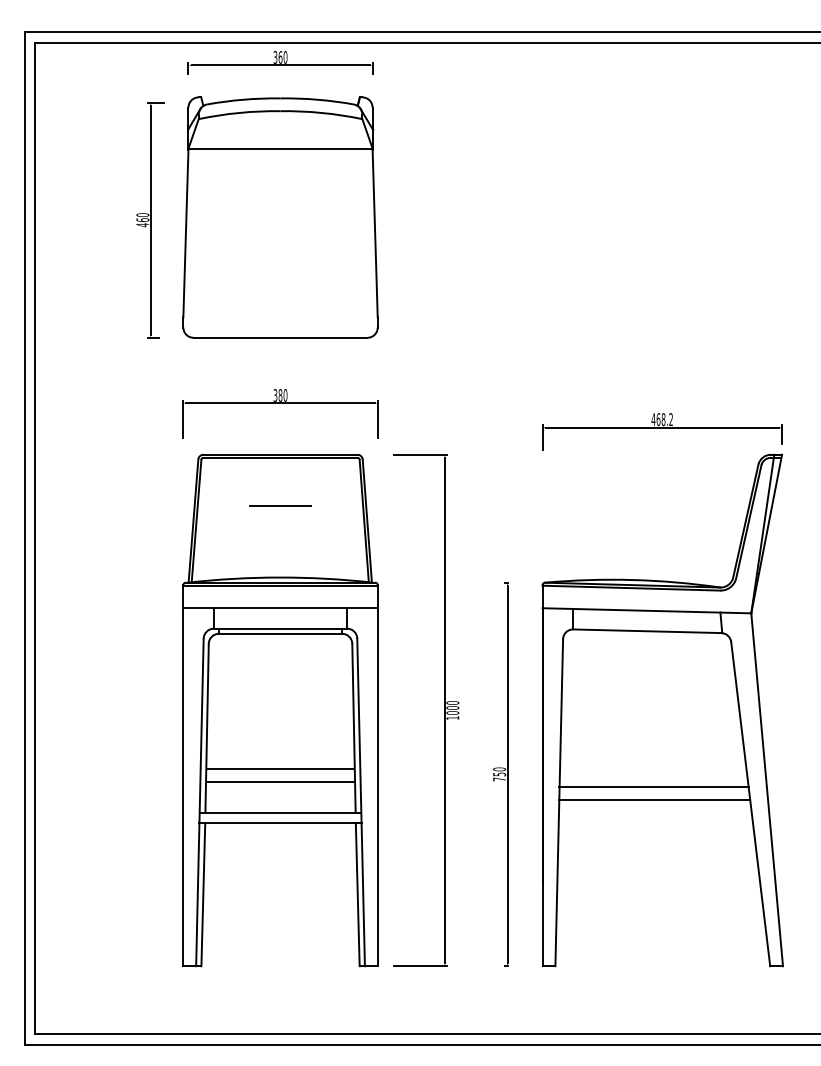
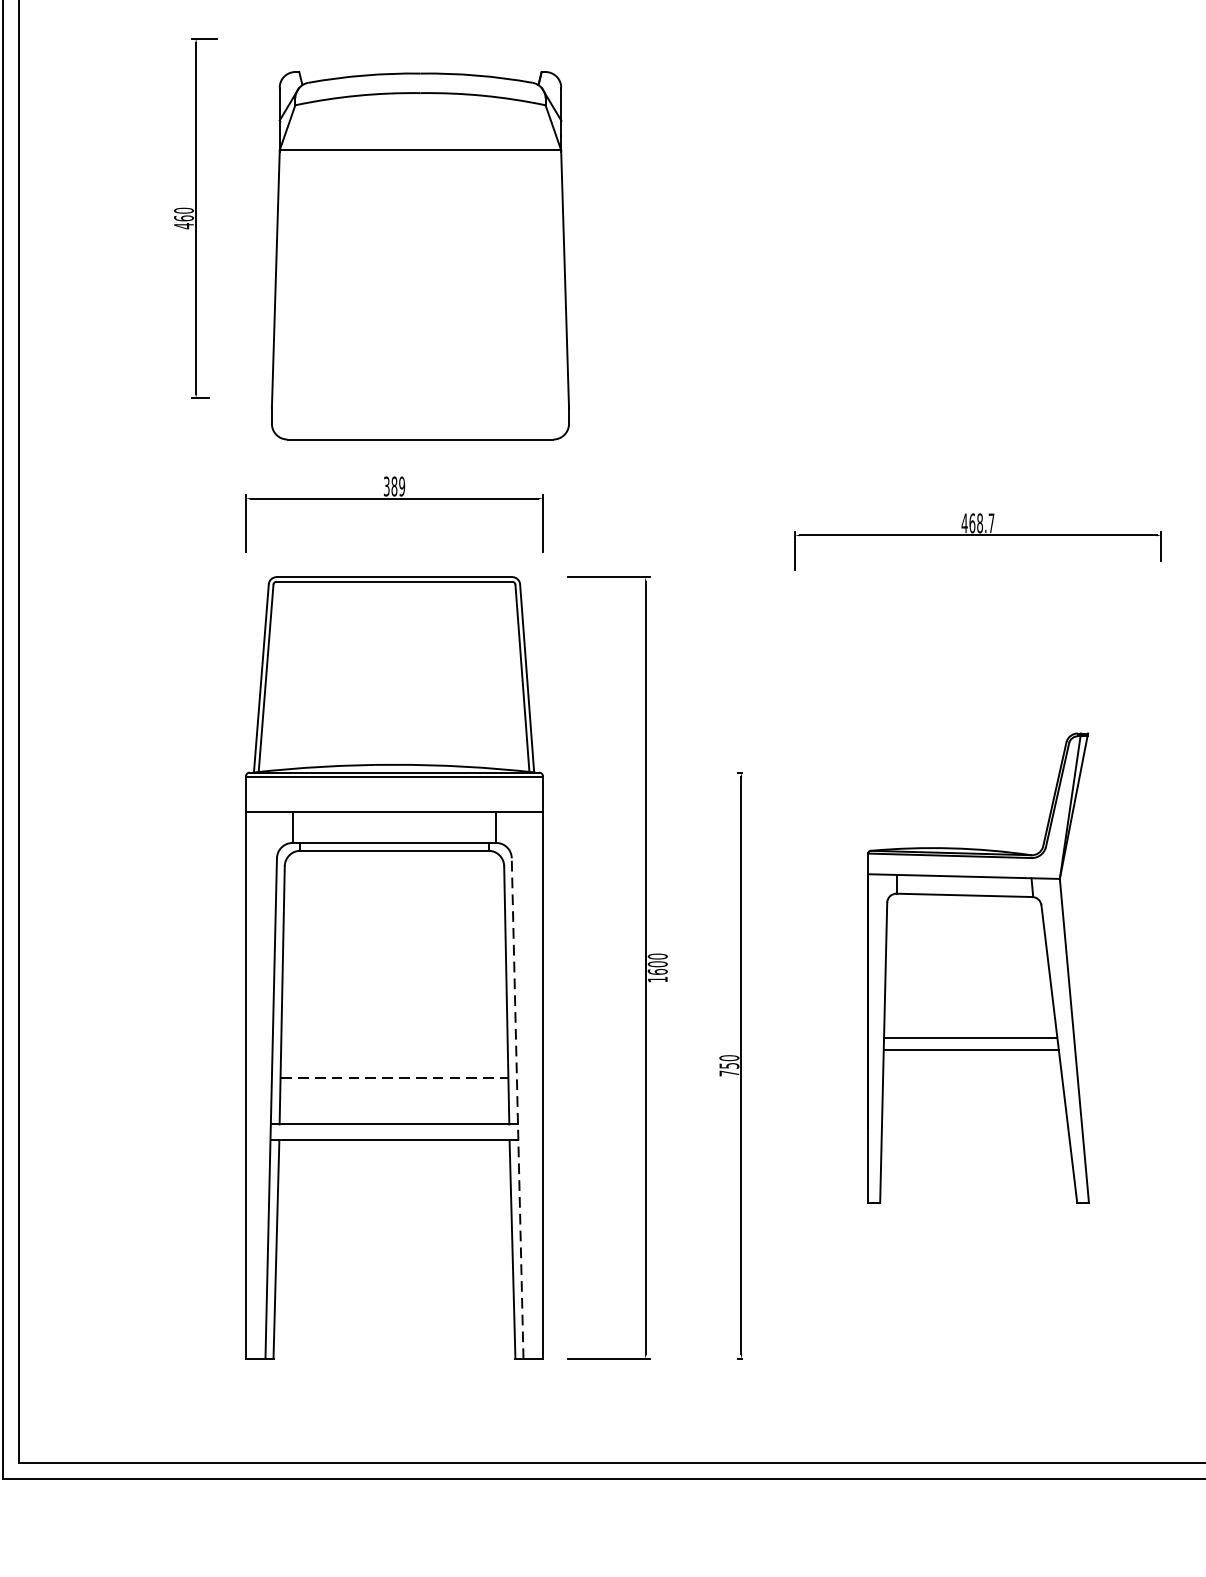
part: (280, 217) -> (420, 255), moved
text: (285, 395) -> (402, 486), 380 -> 389
text: (670, 419) -> (990, 523), 468.2 -> 468.7
line: (280, 505) -> (394, 654), removed
part: (662, 710) -> (978, 968), size x0.6
text: (452, 712) -> (657, 971), 1000 -> 1600
line: (280, 769) -> (394, 1058), removed
line: (281, 782) -> (395, 1078), solid -> dashed
line: (361, 802) -> (518, 1108), solid -> dashed

